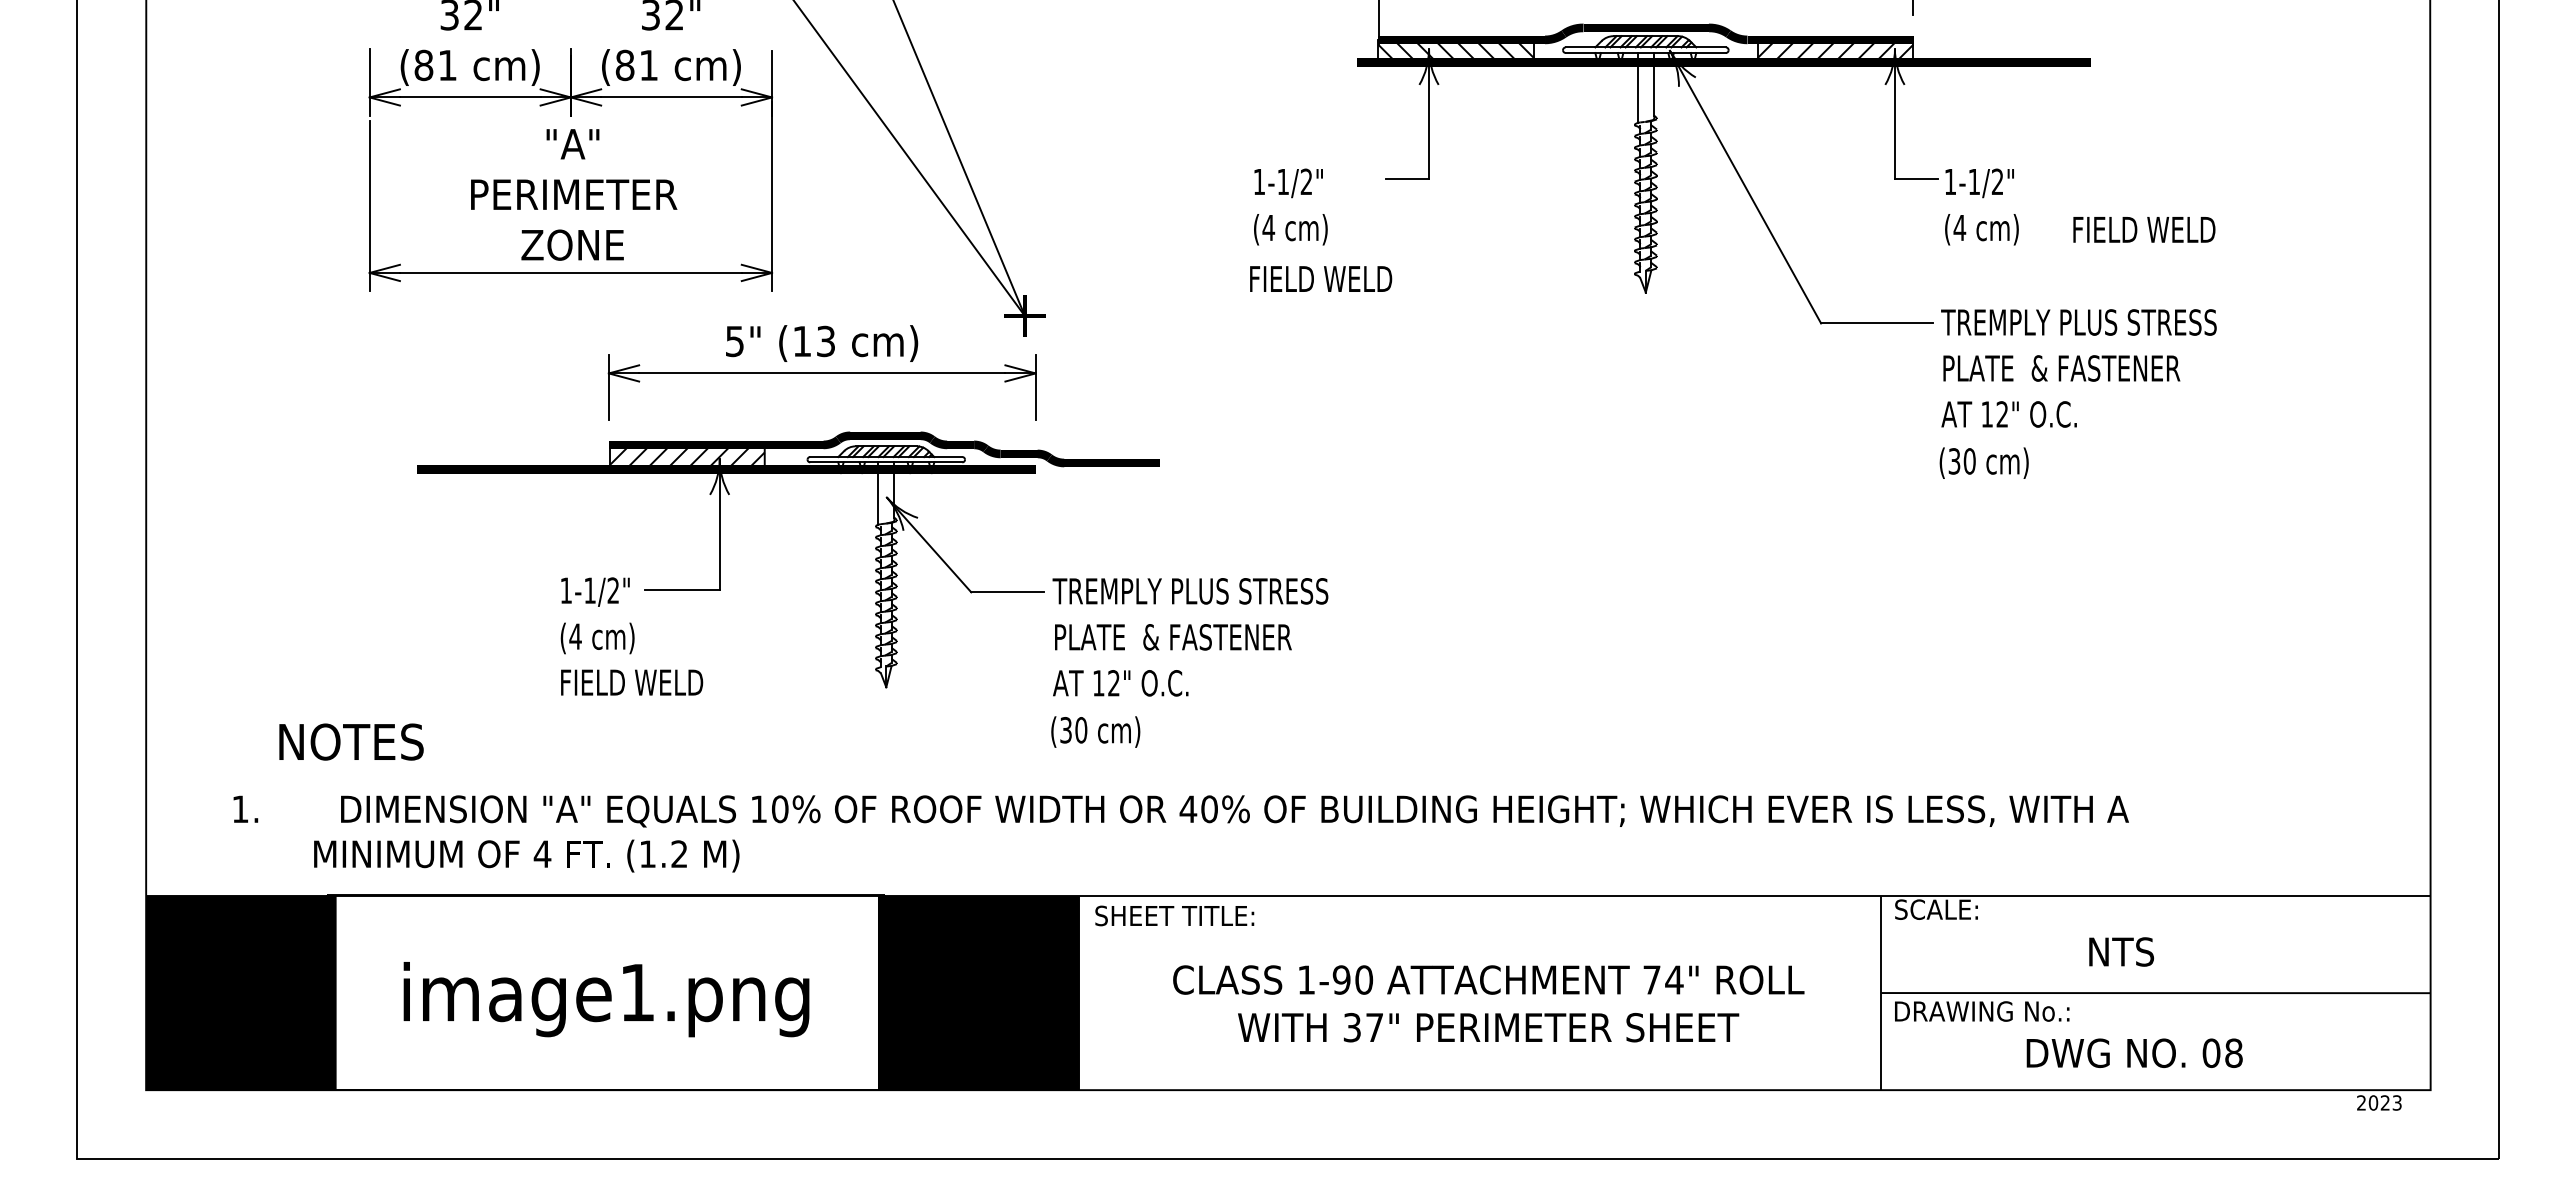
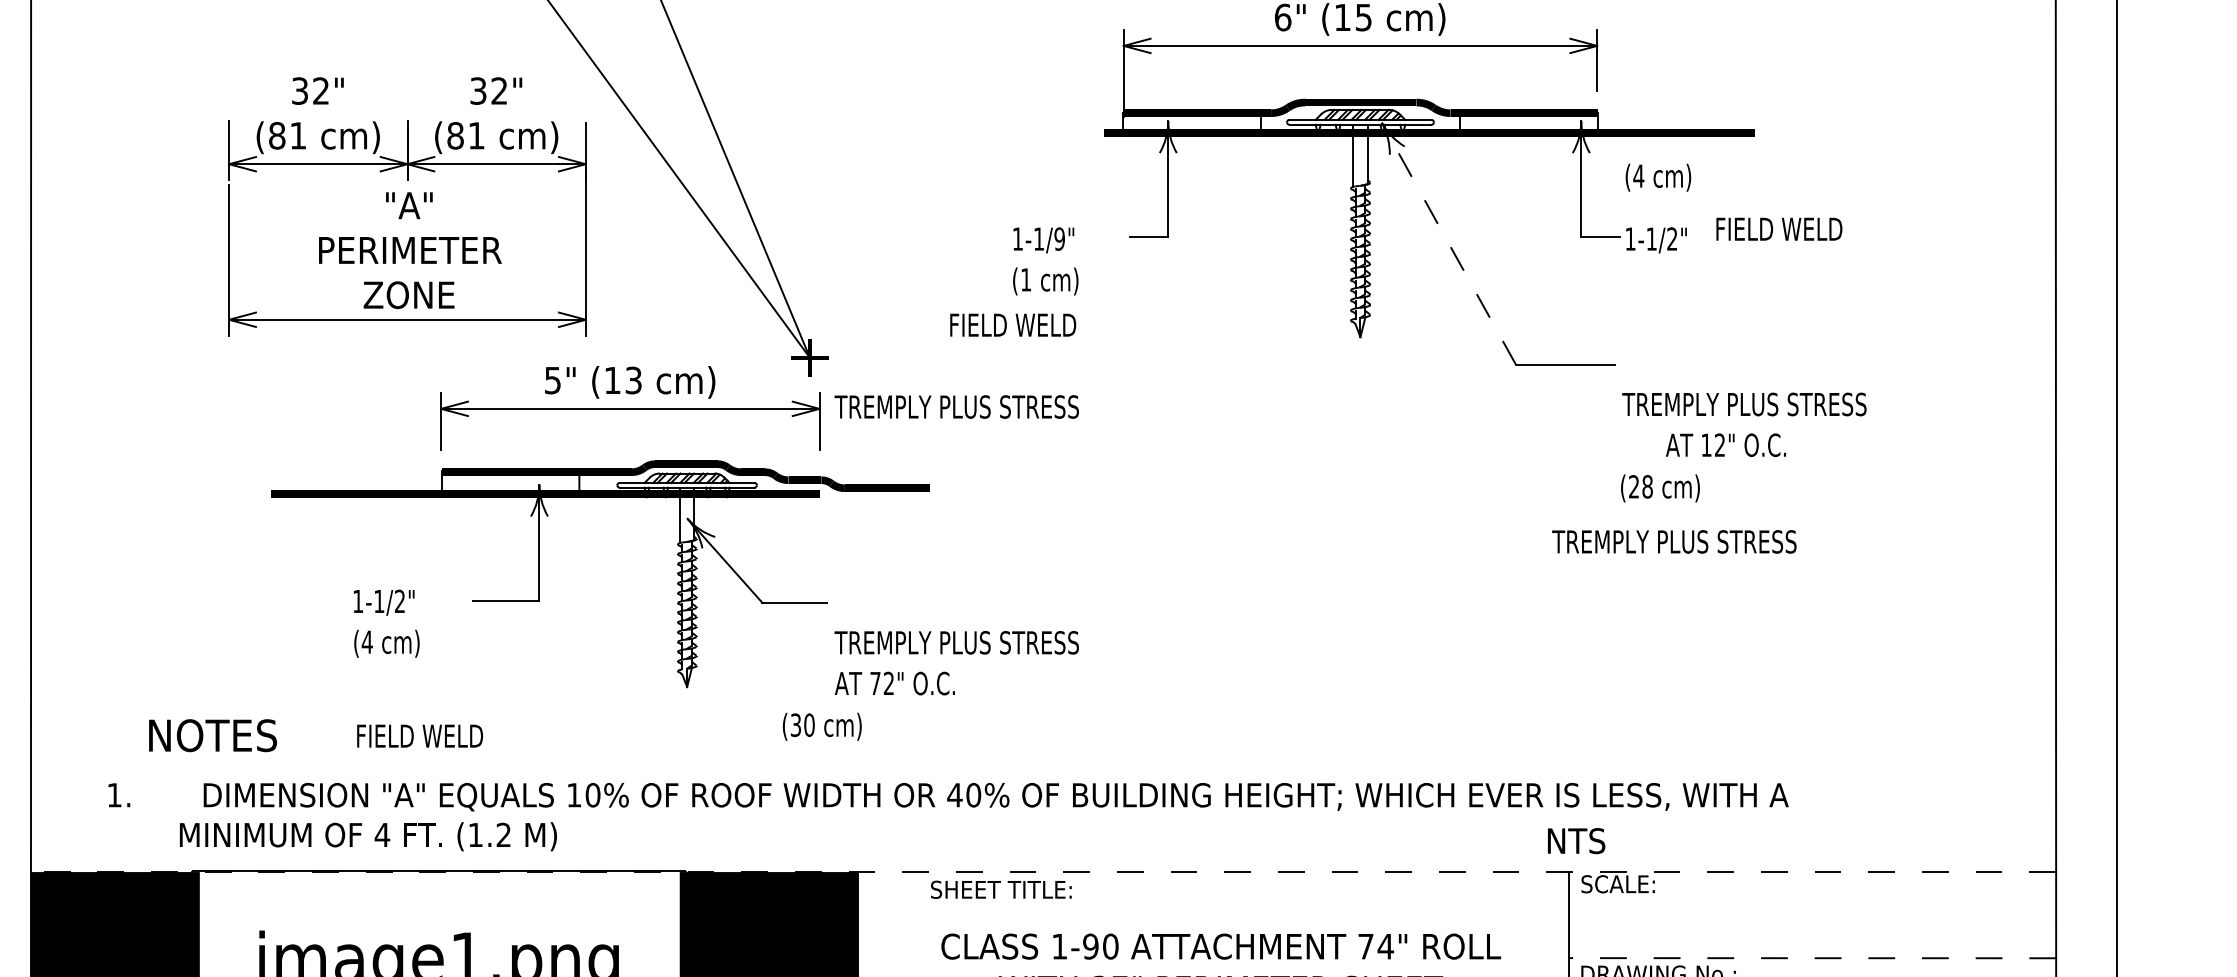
hatch: (1456, 50) -> (1192, 122), removed
hatch: (1835, 50) -> (1528, 122), removed
text: (1306, 181) -> (1059, 238), 1-1/2" -> 1-1/9"
line: (1745, 187) -> (1448, 244), solid -> dashed
text: (1268, 227) -> (1025, 279), (4 -> (1
text: (1981, 229) -> (1658, 177), moved
text: (2144, 229) -> (1779, 228), moved
text: (1321, 278) -> (1013, 324), moved
text: (2078, 322) -> (1673, 541), moved
text: (2078, 368) -> (1744, 404), PLATE  & FASTENER -> TREMPLY PLUS STRESS
text: (2008, 414) -> (1725, 445), moved
hatch: (686, 455) -> (510, 481), removed
text: (1961, 461) -> (1640, 486), (30 -> (28
text: (595, 591) -> (384, 602), moved
text: (1190, 591) -> (956, 407), moved
text: (1190, 637) -> (956, 642), PLATE  & FASTENER -> TREMPLY PLUS STRESS
text: (597, 638) -> (386, 643), moved
text: (632, 682) -> (420, 736), moved
text: (1098, 683) -> (875, 683), 12" -> 72"
text: (1095, 731) -> (822, 726), moved
line: (1287, 895) -> (1042, 871), solid -> dashed
text: (1174, 915) -> (1001, 889), moved
text: (2121, 951) -> (1576, 840), moved
line: (2156, 993) -> (1813, 958), solid -> dashed

